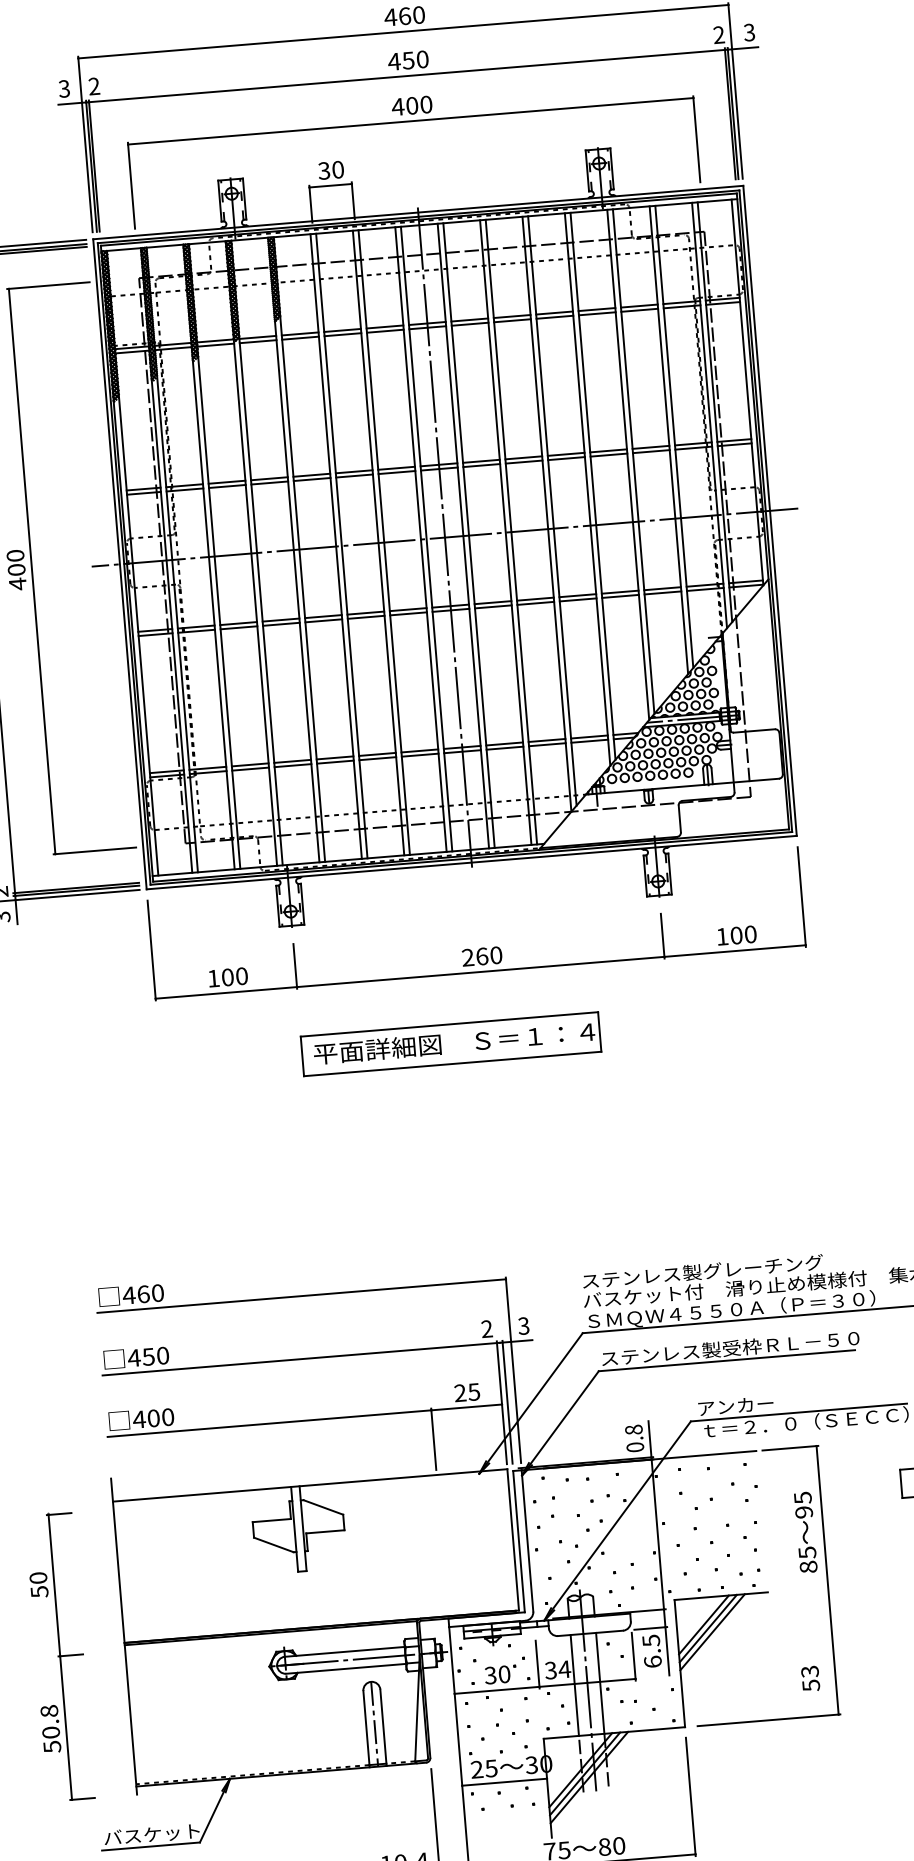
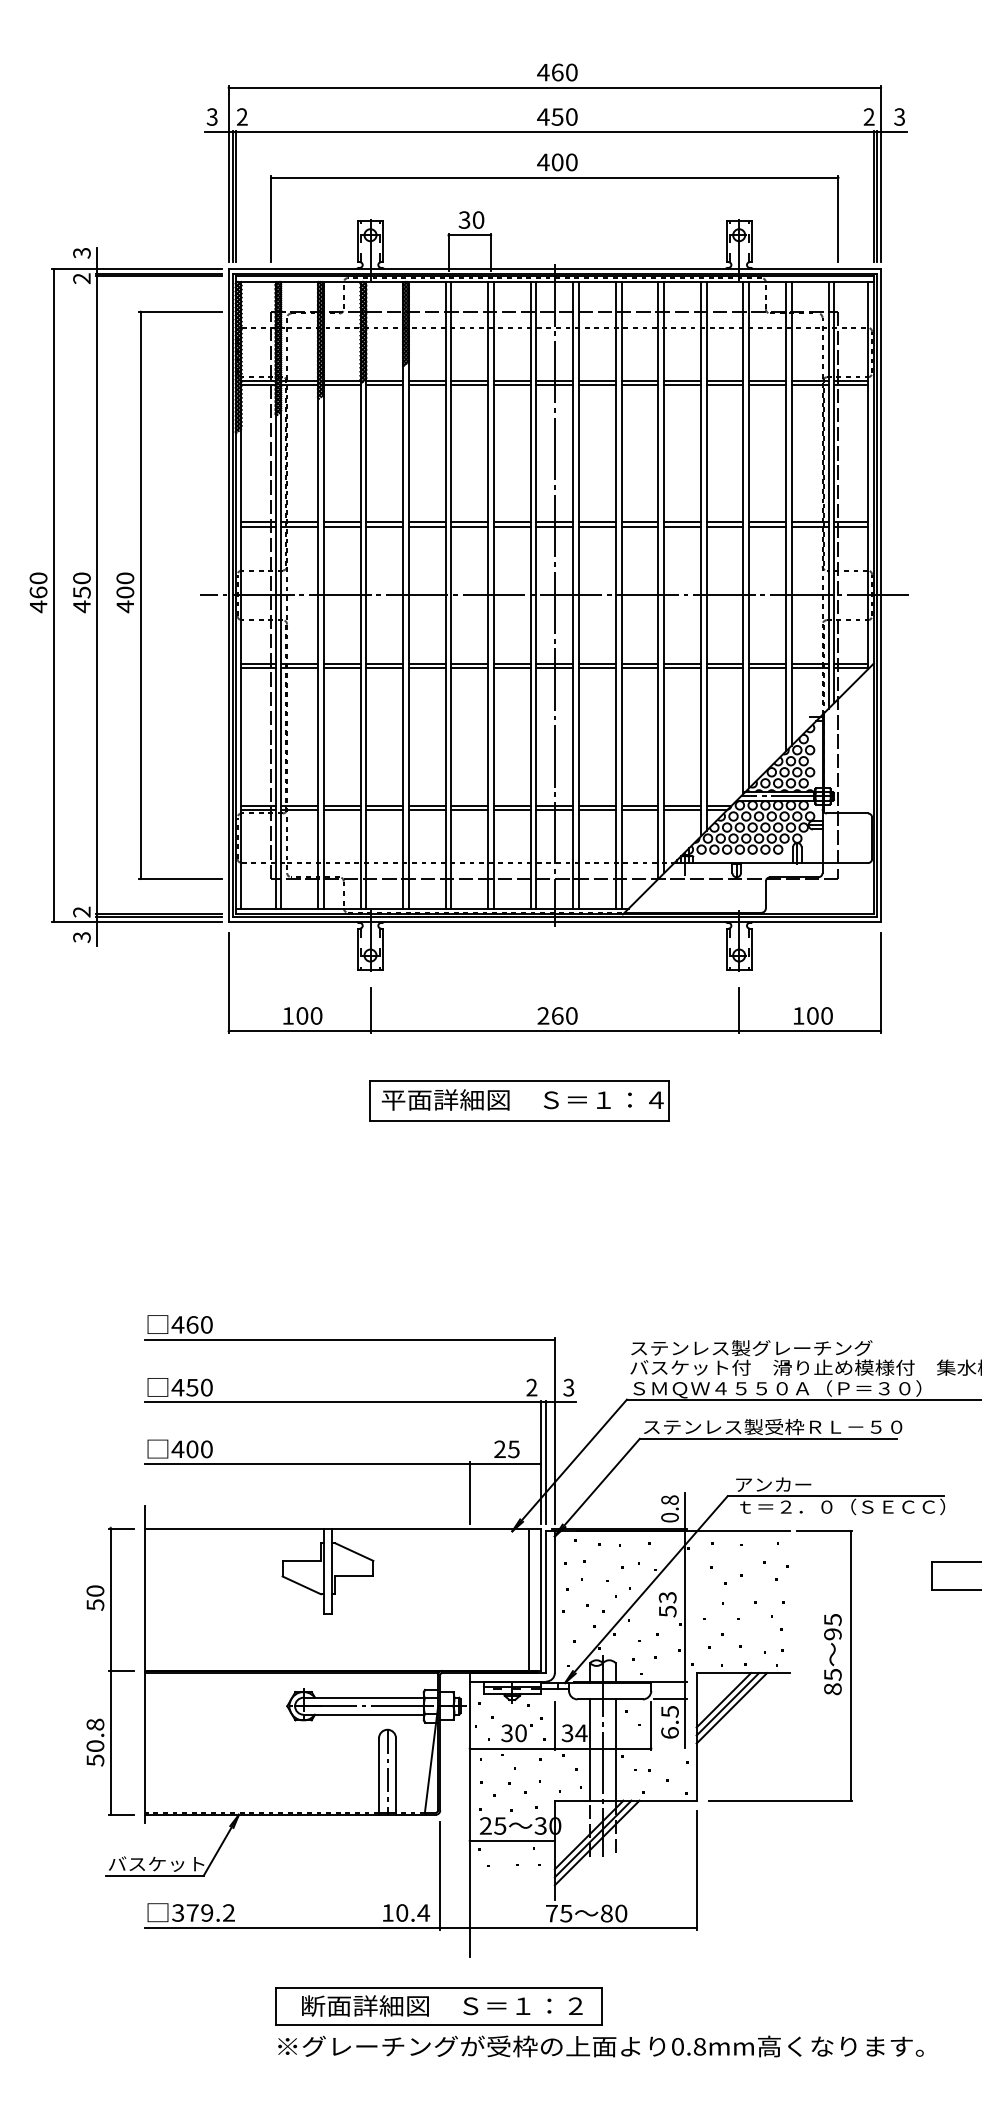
text: (805, 1532) -> (832, 1654), moved
line: (501, 1540) -> (529, 1599), added
part: (59, 1656) -> (110, 1670), moved
text: (810, 1678) -> (667, 1604), moved

